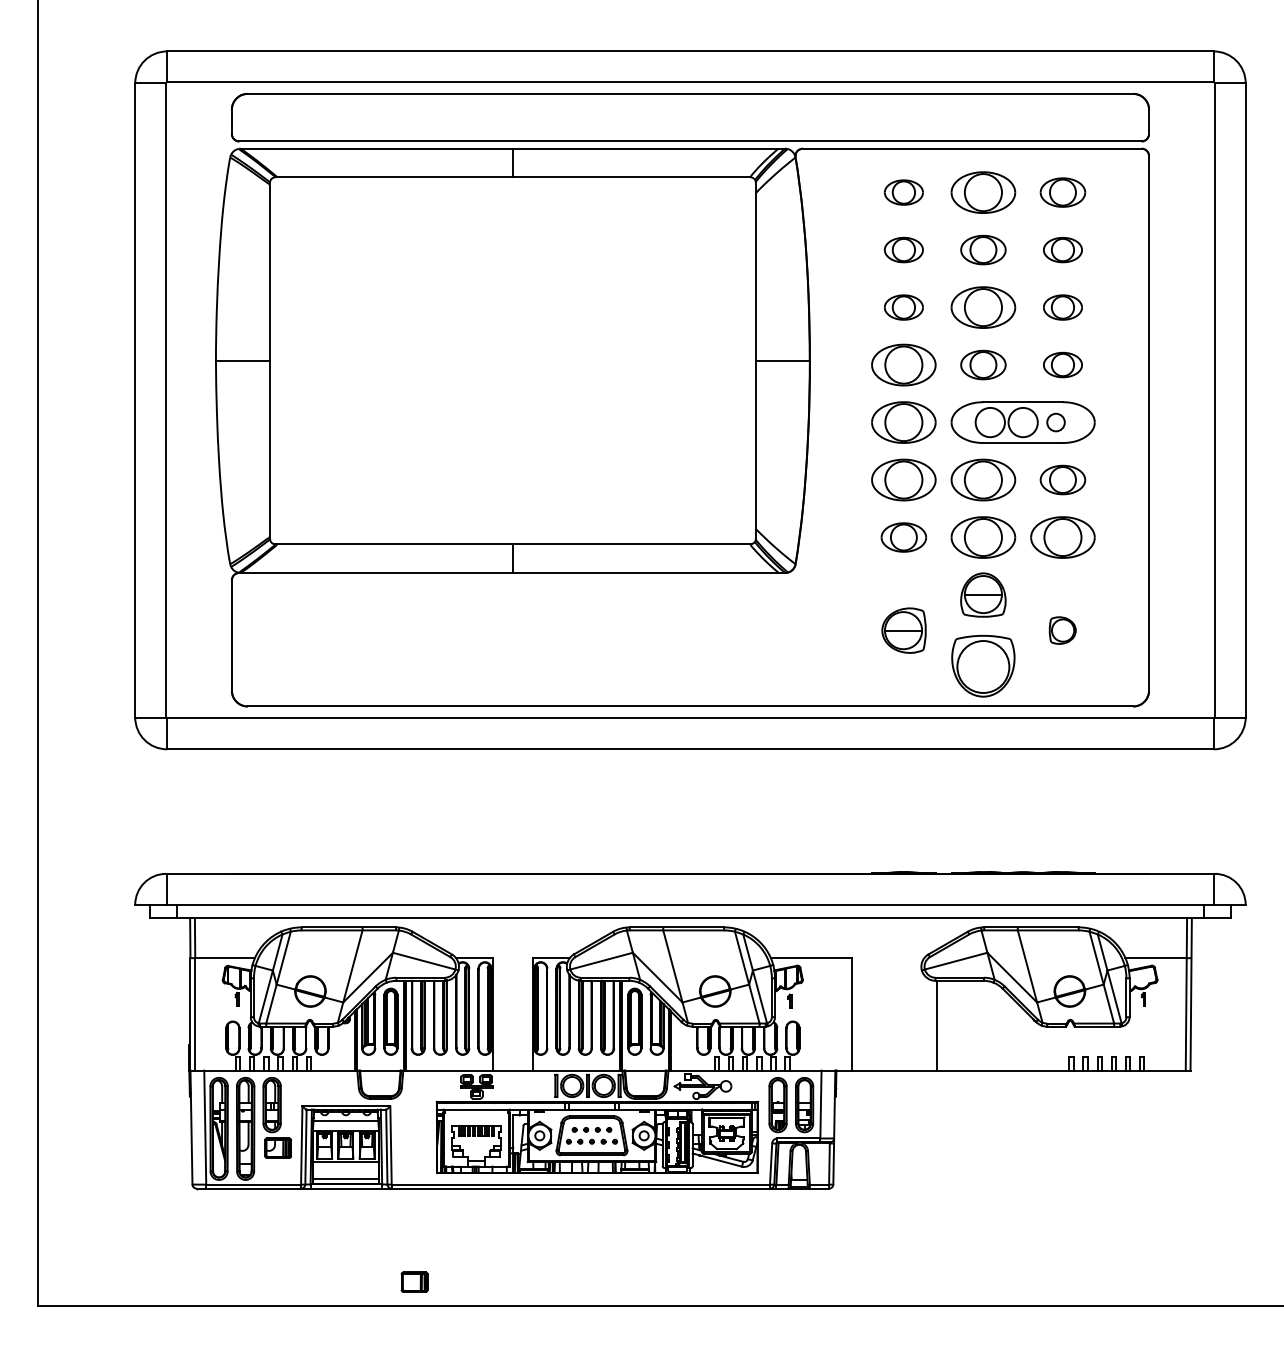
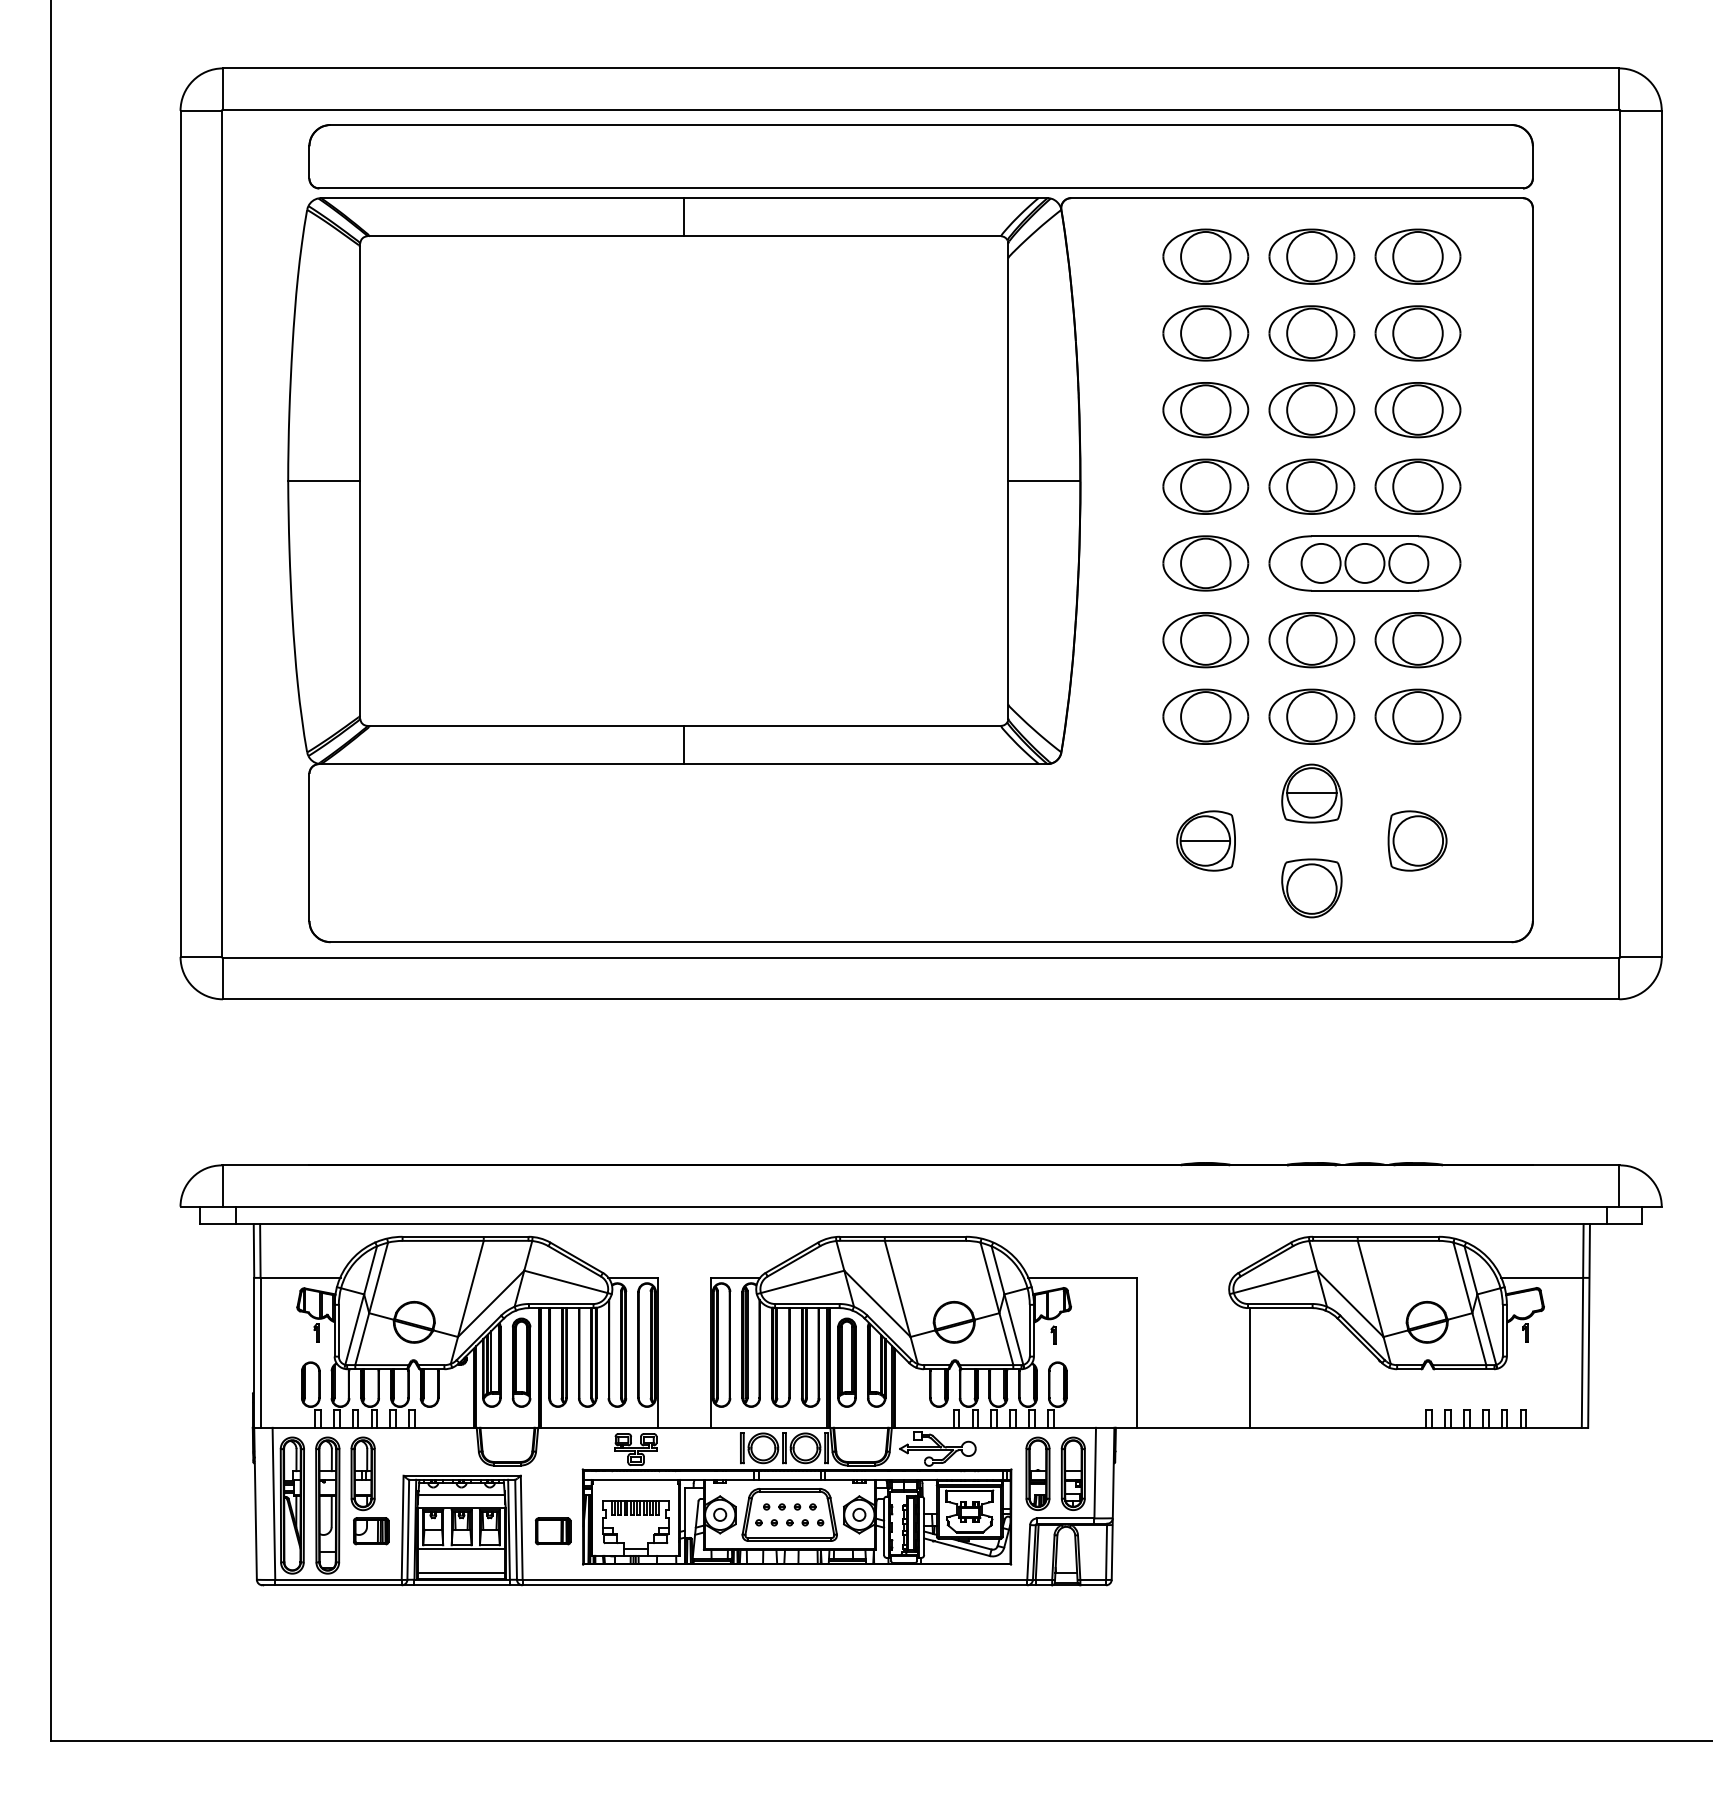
part: (903, 192) -> (1205, 256), size x1.67
part: (1062, 192) -> (1417, 256), size x1.43
part: (903, 249) -> (1205, 332), size x1.67
part: (983, 249) -> (1312, 332), size x1.43
part: (1062, 249) -> (1417, 332), size x1.67
part: (903, 307) -> (1205, 409), size x1.67
part: (1062, 307) -> (1417, 409), size x1.67
part: (983, 364) -> (1312, 485), size x1.43
part: (1062, 364) -> (1417, 485), size x1.67
circle: (1055, 422) -> (1408, 563), size x1.67
part: (1062, 479) -> (1417, 639), size x1.43
part: (903, 537) -> (1205, 716), size x1.43
part: (1062, 630) -> (1417, 840), size x1.67
part: (983, 665) -> (1312, 887), size x0.71
part: (414, 1281) -> (553, 1530), moved

